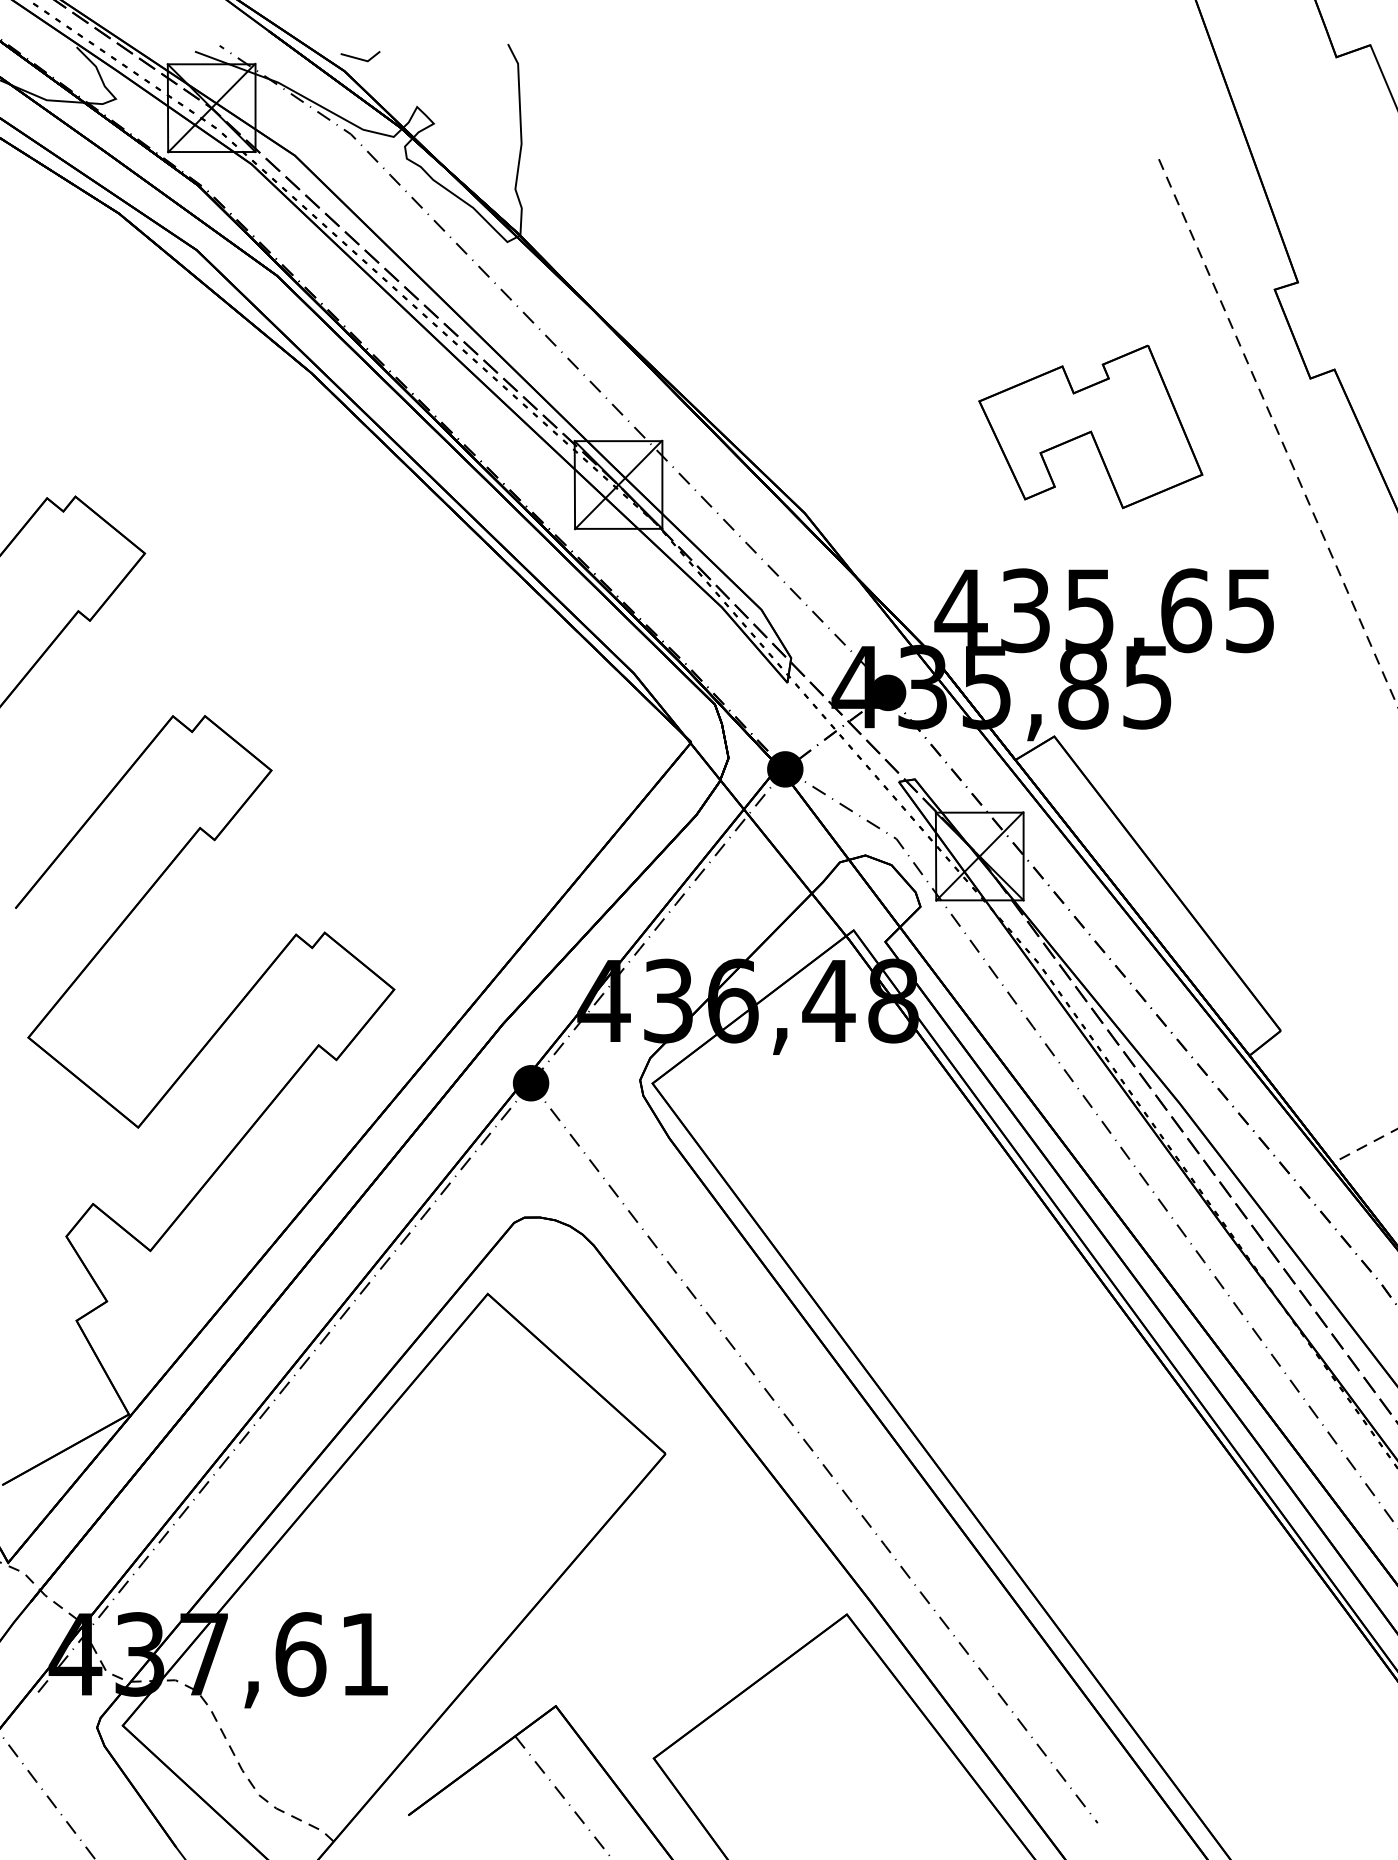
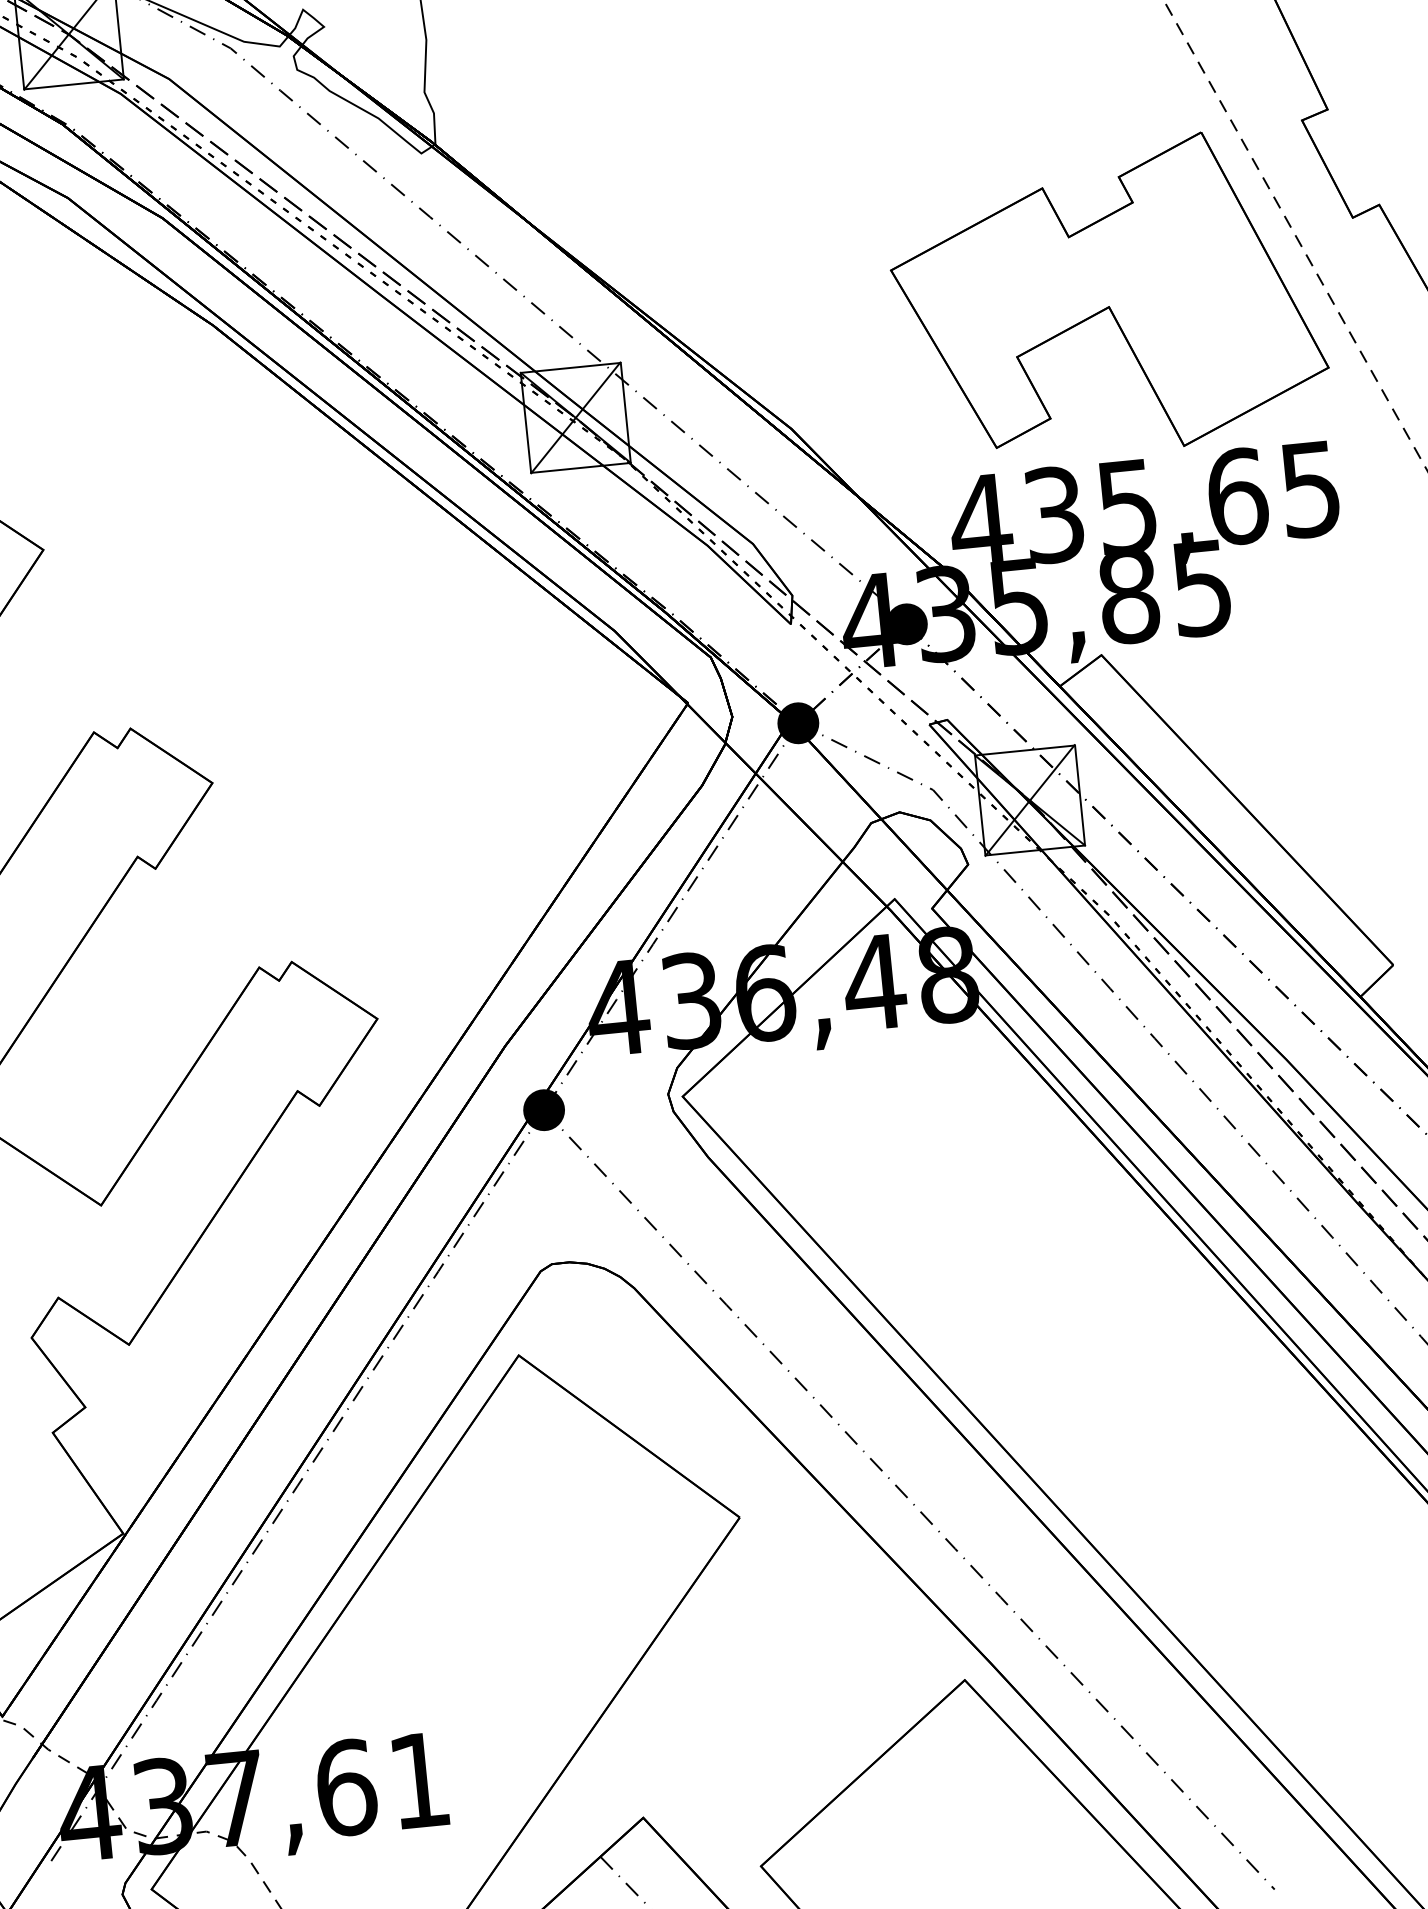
part: (1090, 426) -> (1107, 297), size x1.67

